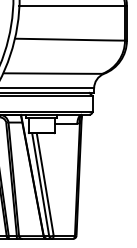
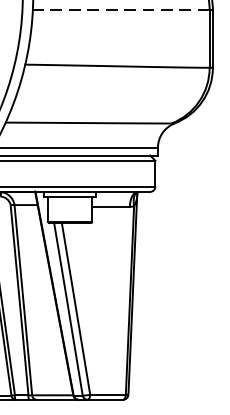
line: (72, 6) -> (121, 10), solid -> dashed

